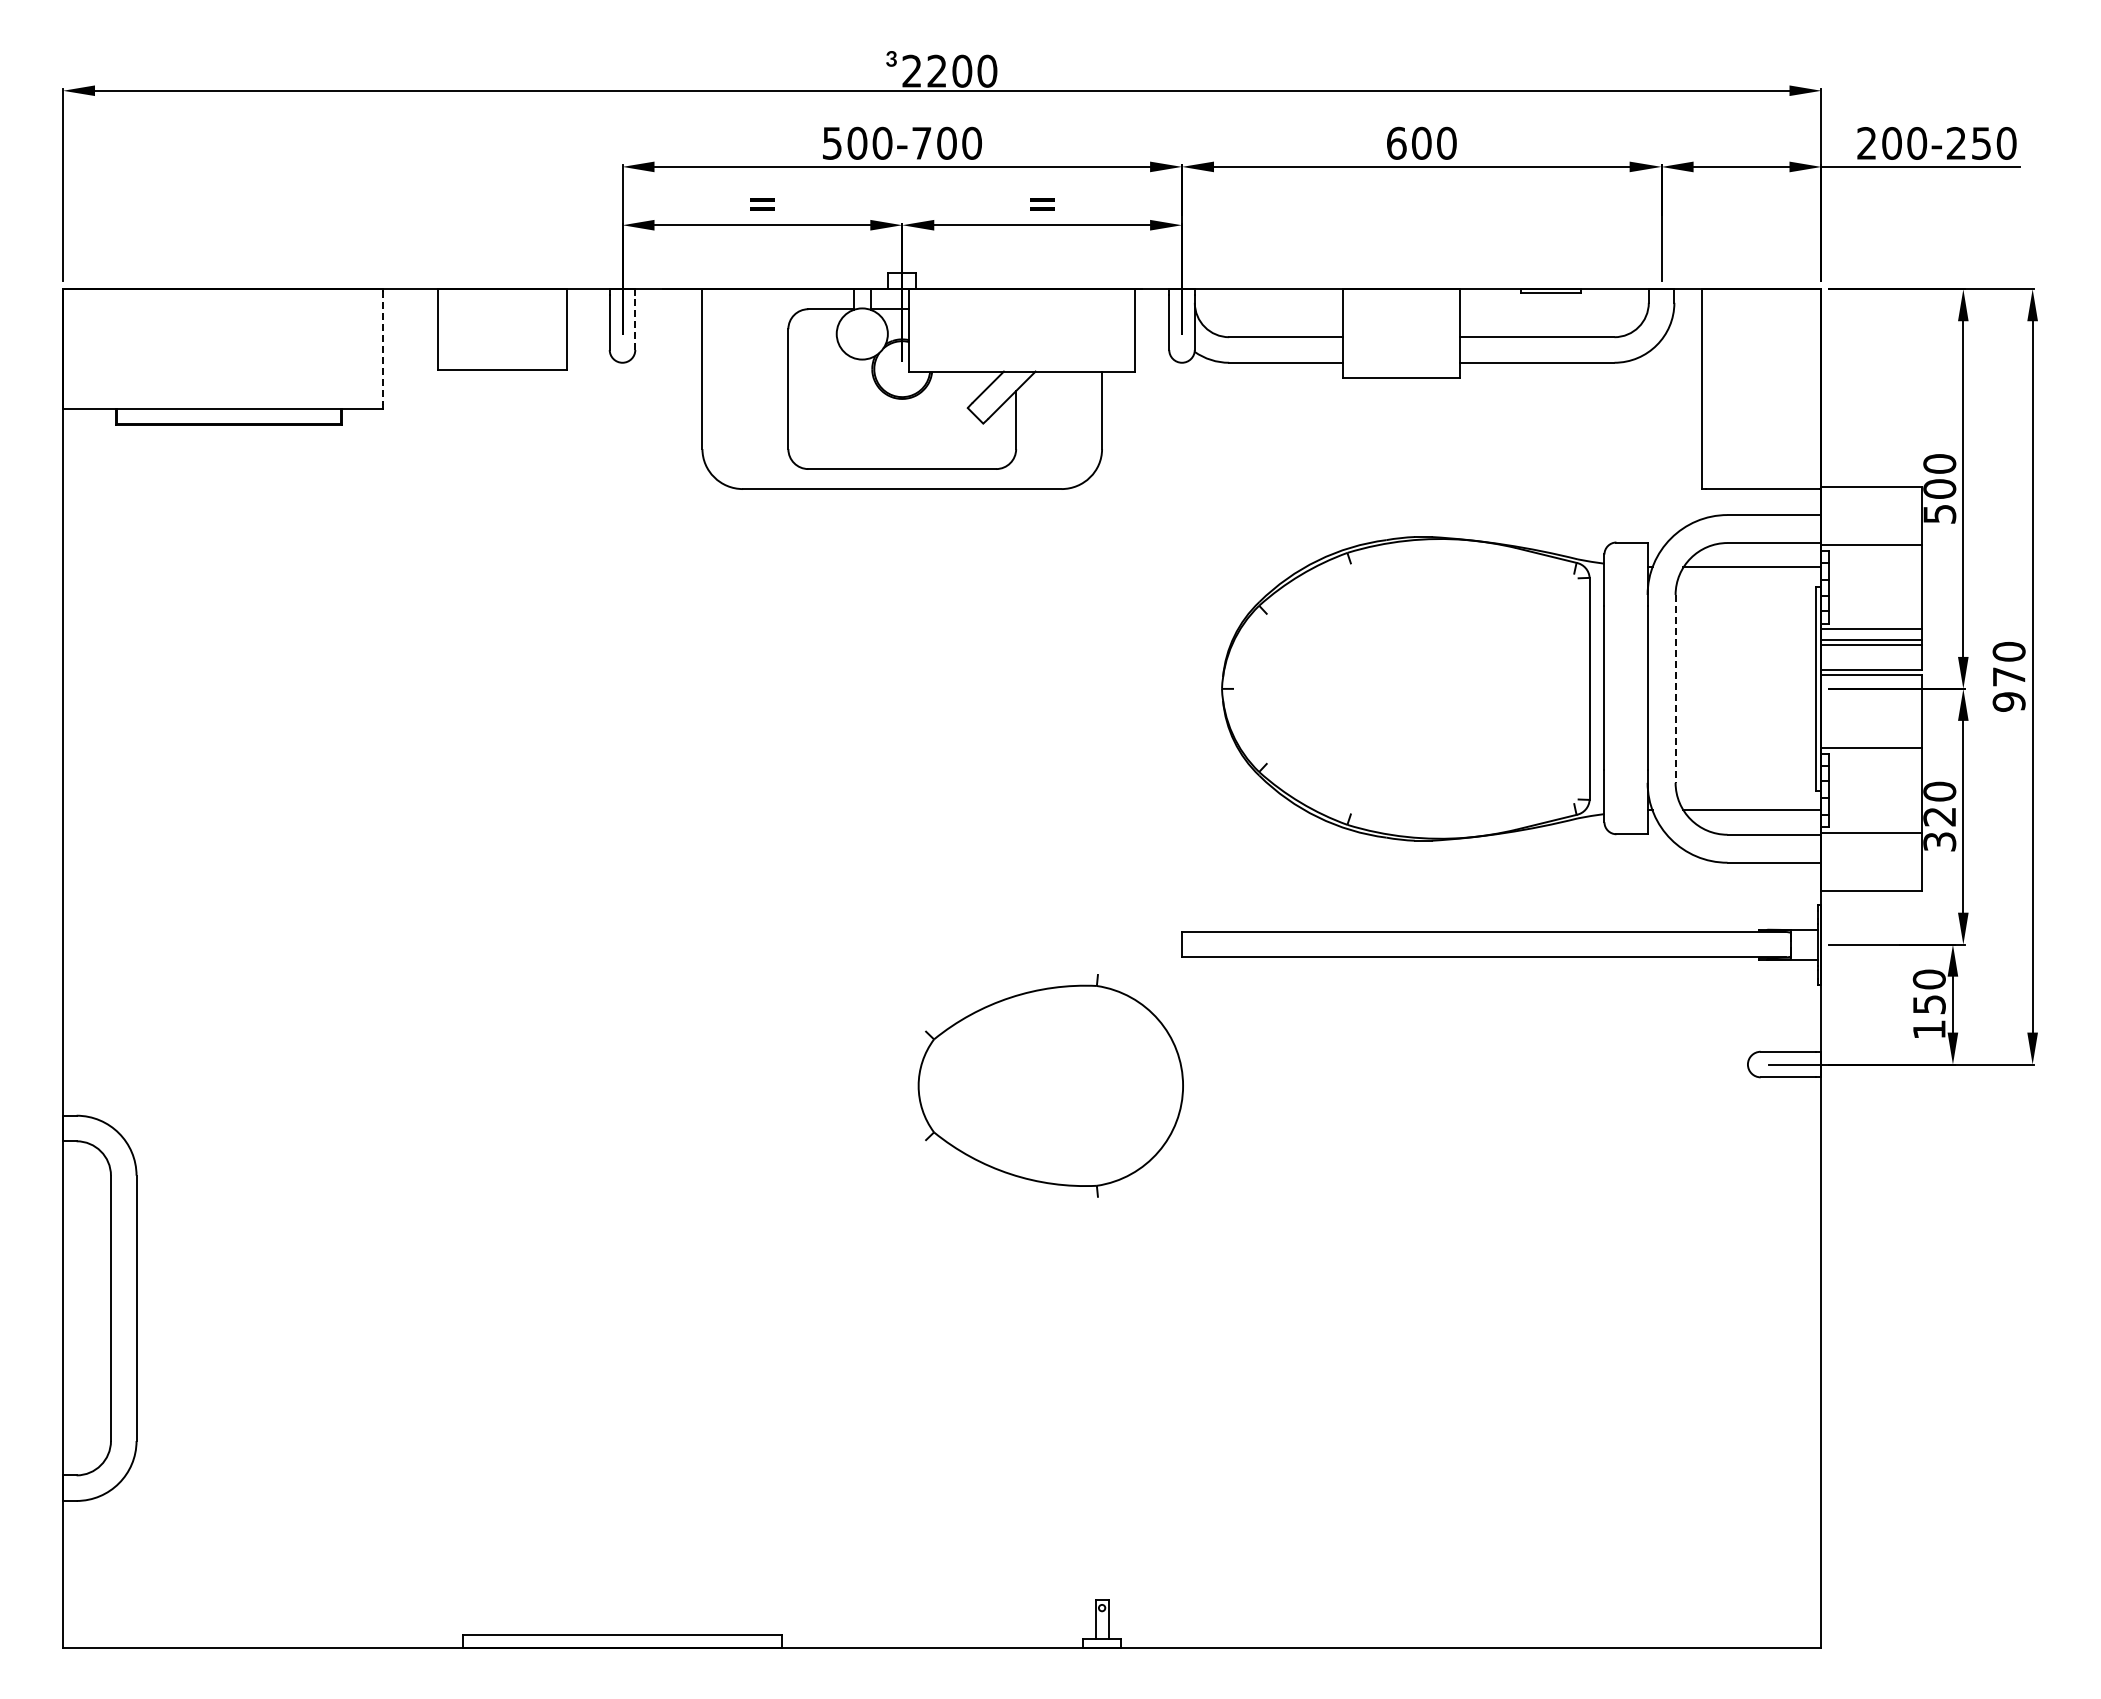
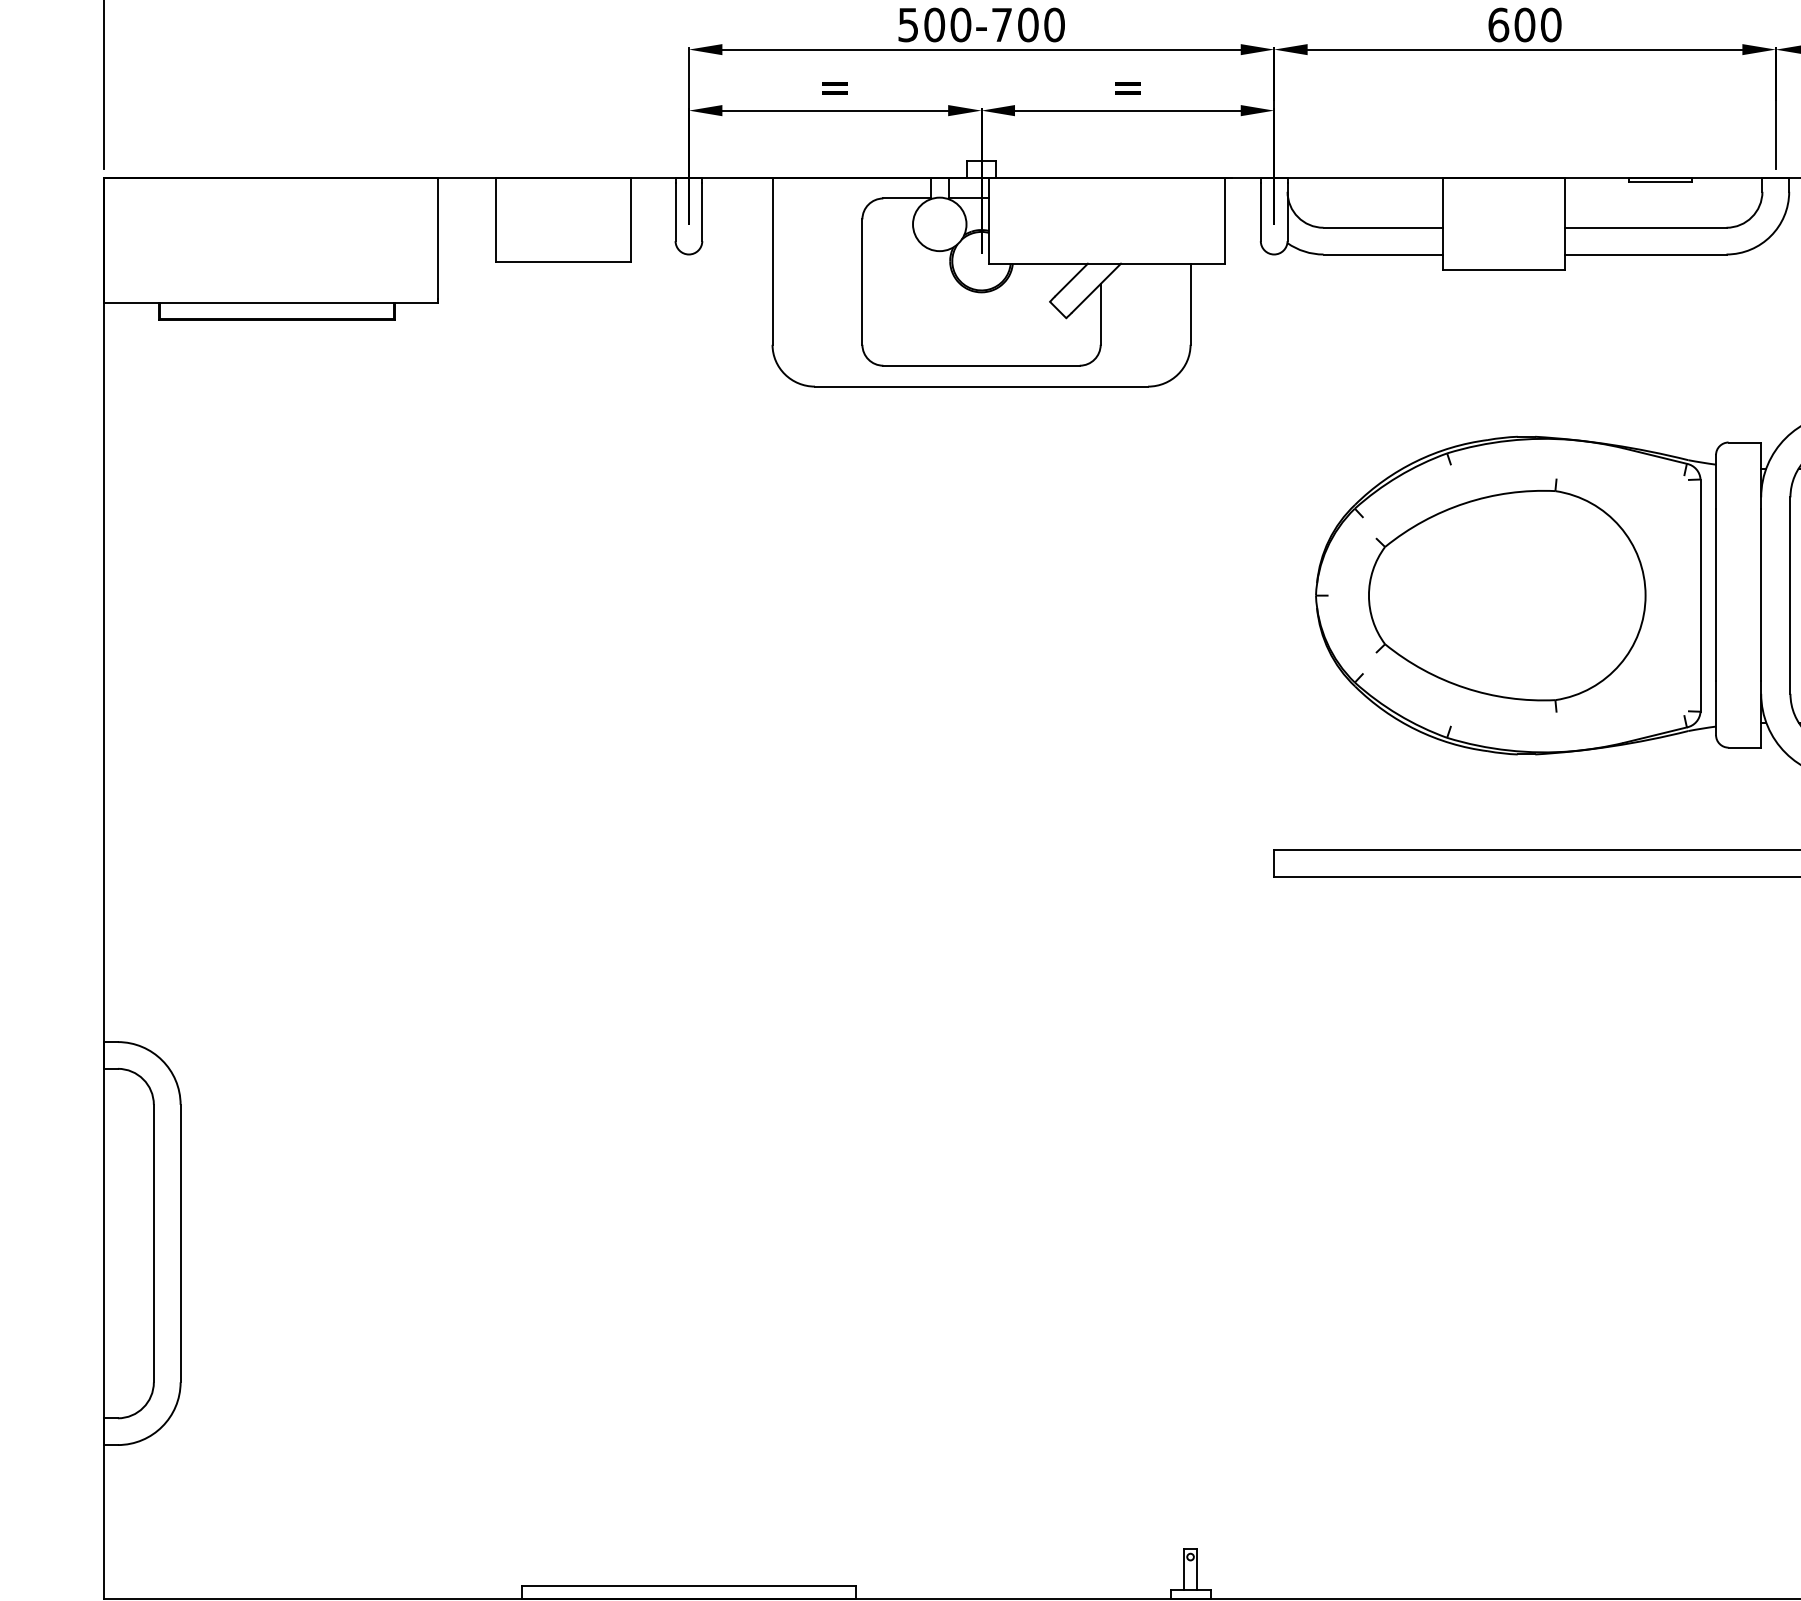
line: (635, 322) -> (702, 212), dashed -> solid
line: (382, 348) -> (437, 239), dashed -> solid
line: (1675, 688) -> (1790, 595), dashed -> solid
part: (1050, 1085) -> (1506, 595), moved

